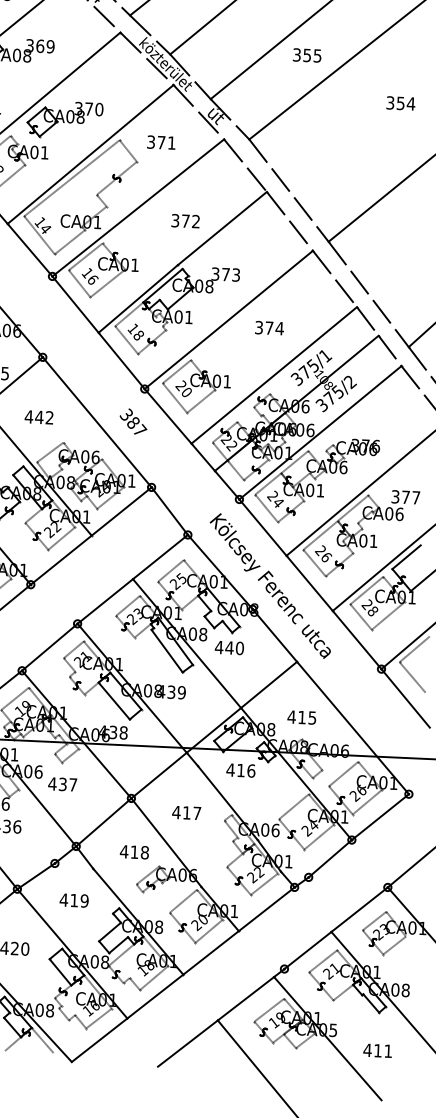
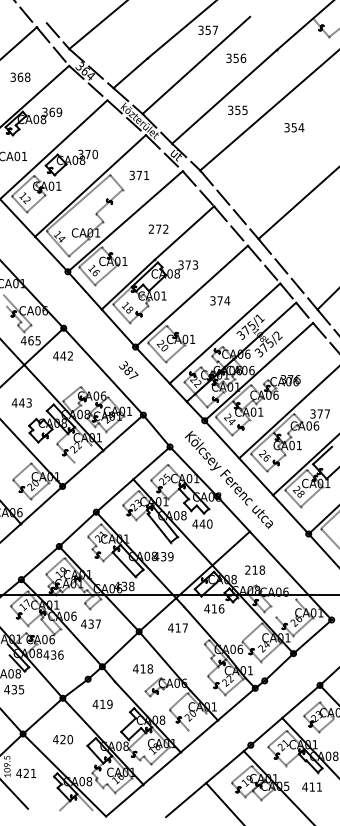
text: (401, 103) -> (294, 127), moved
text: (175, 221) -> (151, 229), 372 -> 272
text: (38, 416) -> (62, 355), moved
line: (61, 538) -> (82, 453), removed
text: (302, 716) -> (255, 569), 415 -> 218
line: (343, 774) -> (285, 608), removed
text: (185, 812) -> (177, 627), moved
line: (209, 931) -> (197, 721), removed
text: (376, 1049) -> (311, 786), moved

